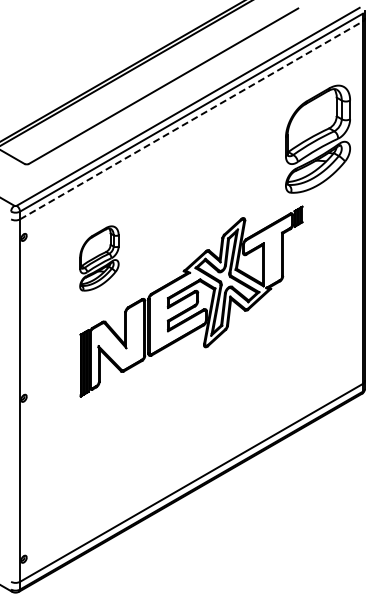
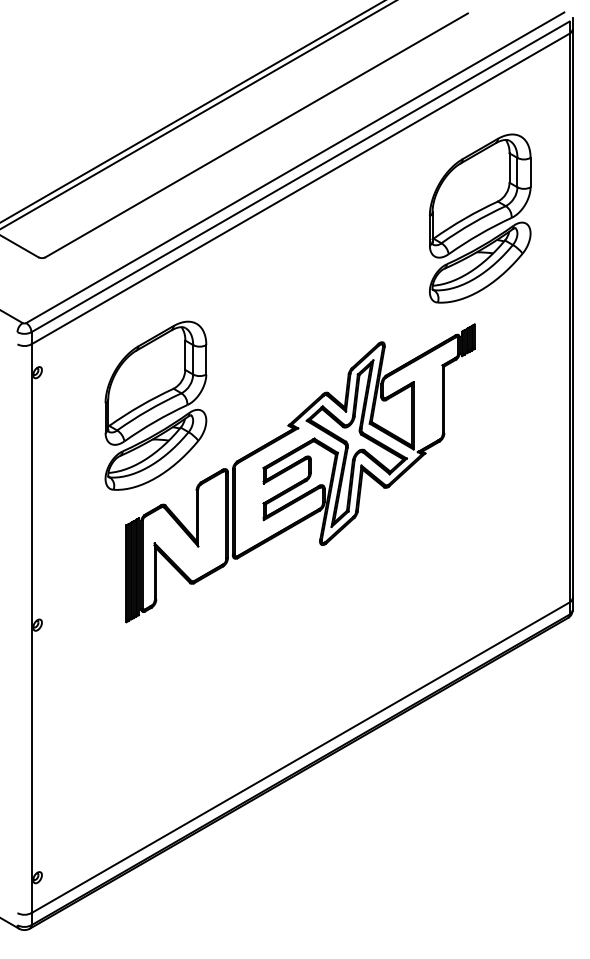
line: (191, 120) -> (300, 189), dashed -> solid
part: (317, 138) -> (479, 217), moved
part: (99, 258) -> (156, 405), size x1.67

